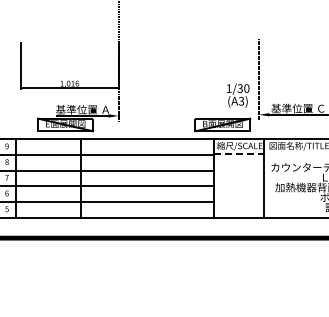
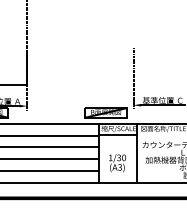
text: (238, 95) -> (117, 163), moved
line: (239, 154) -> (118, 135), dashed -> solid

